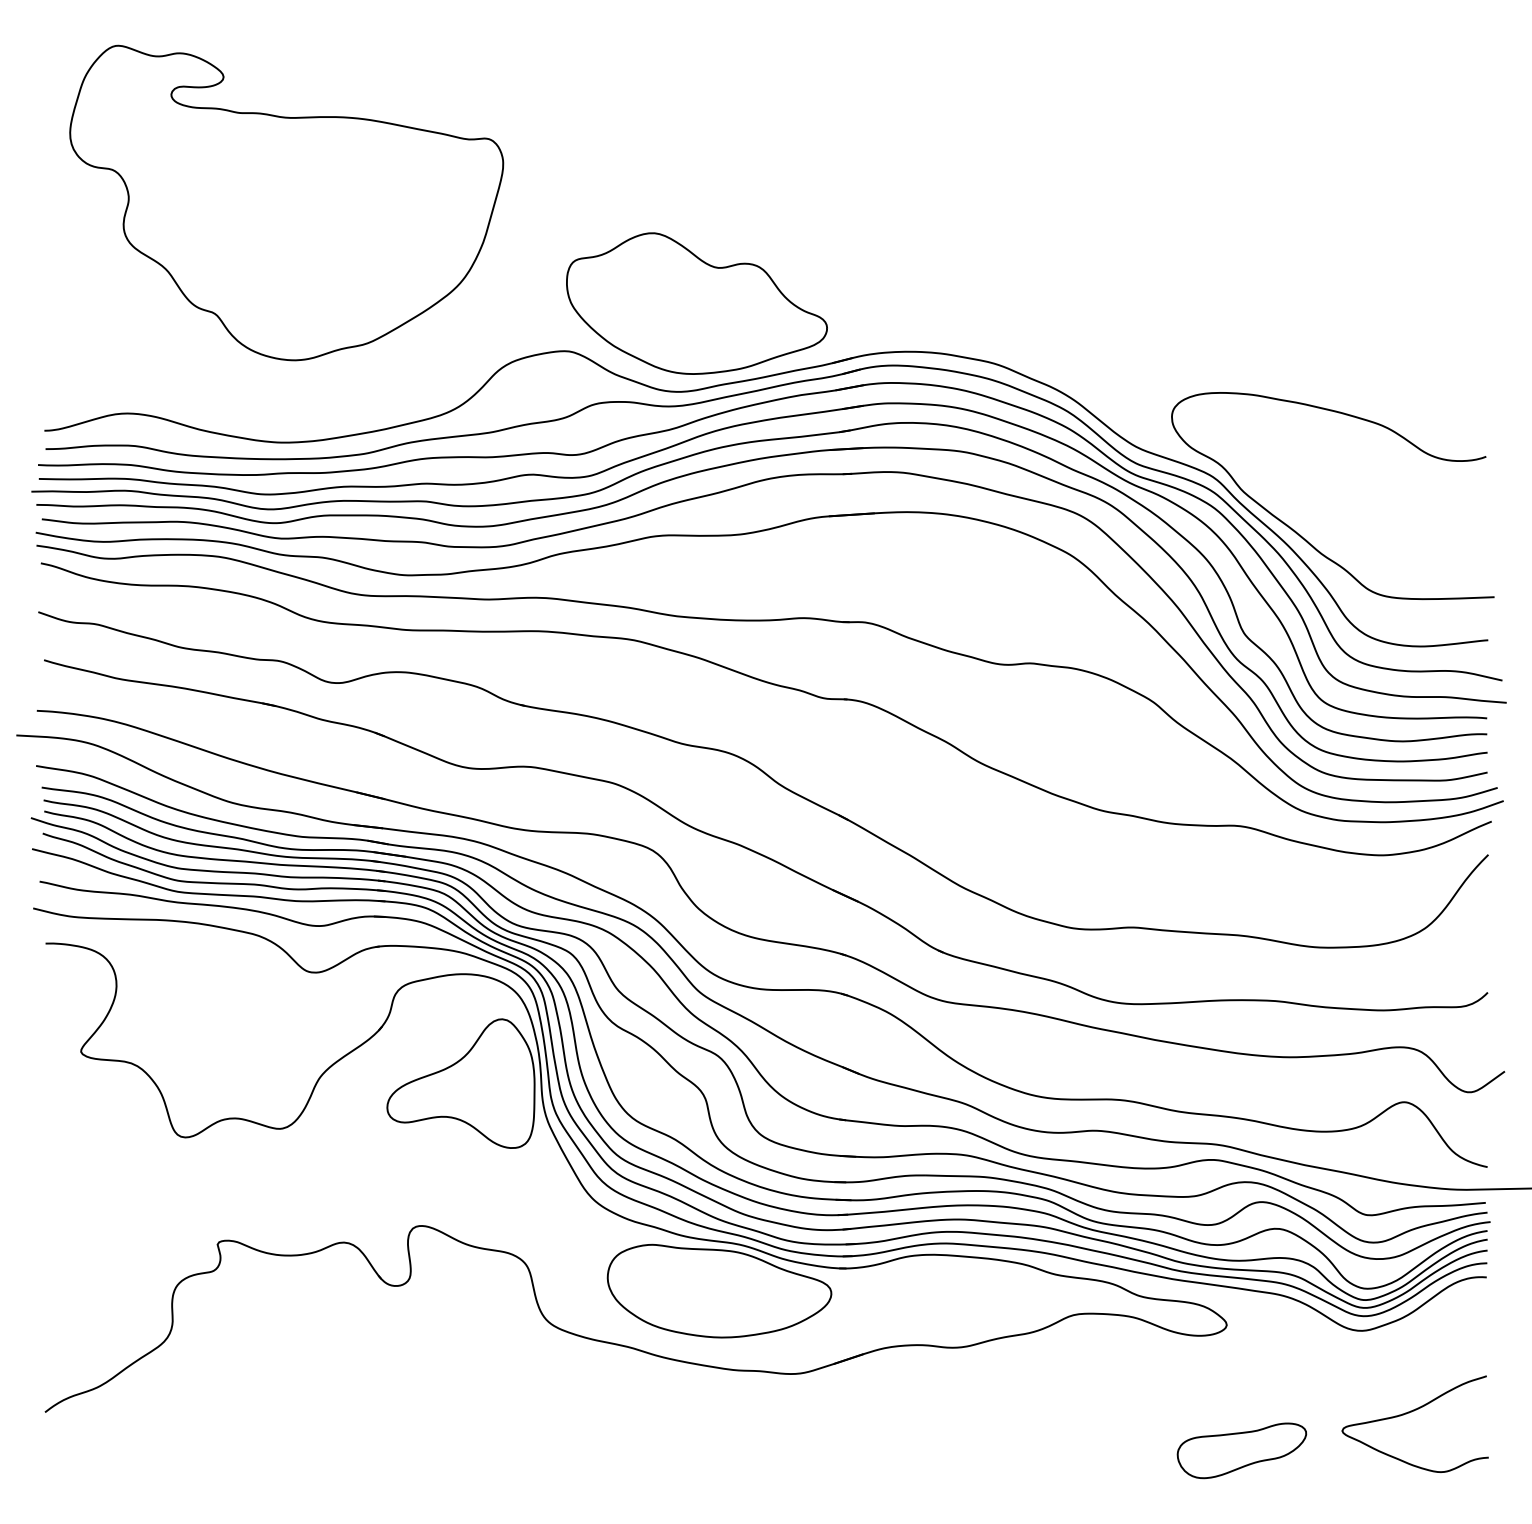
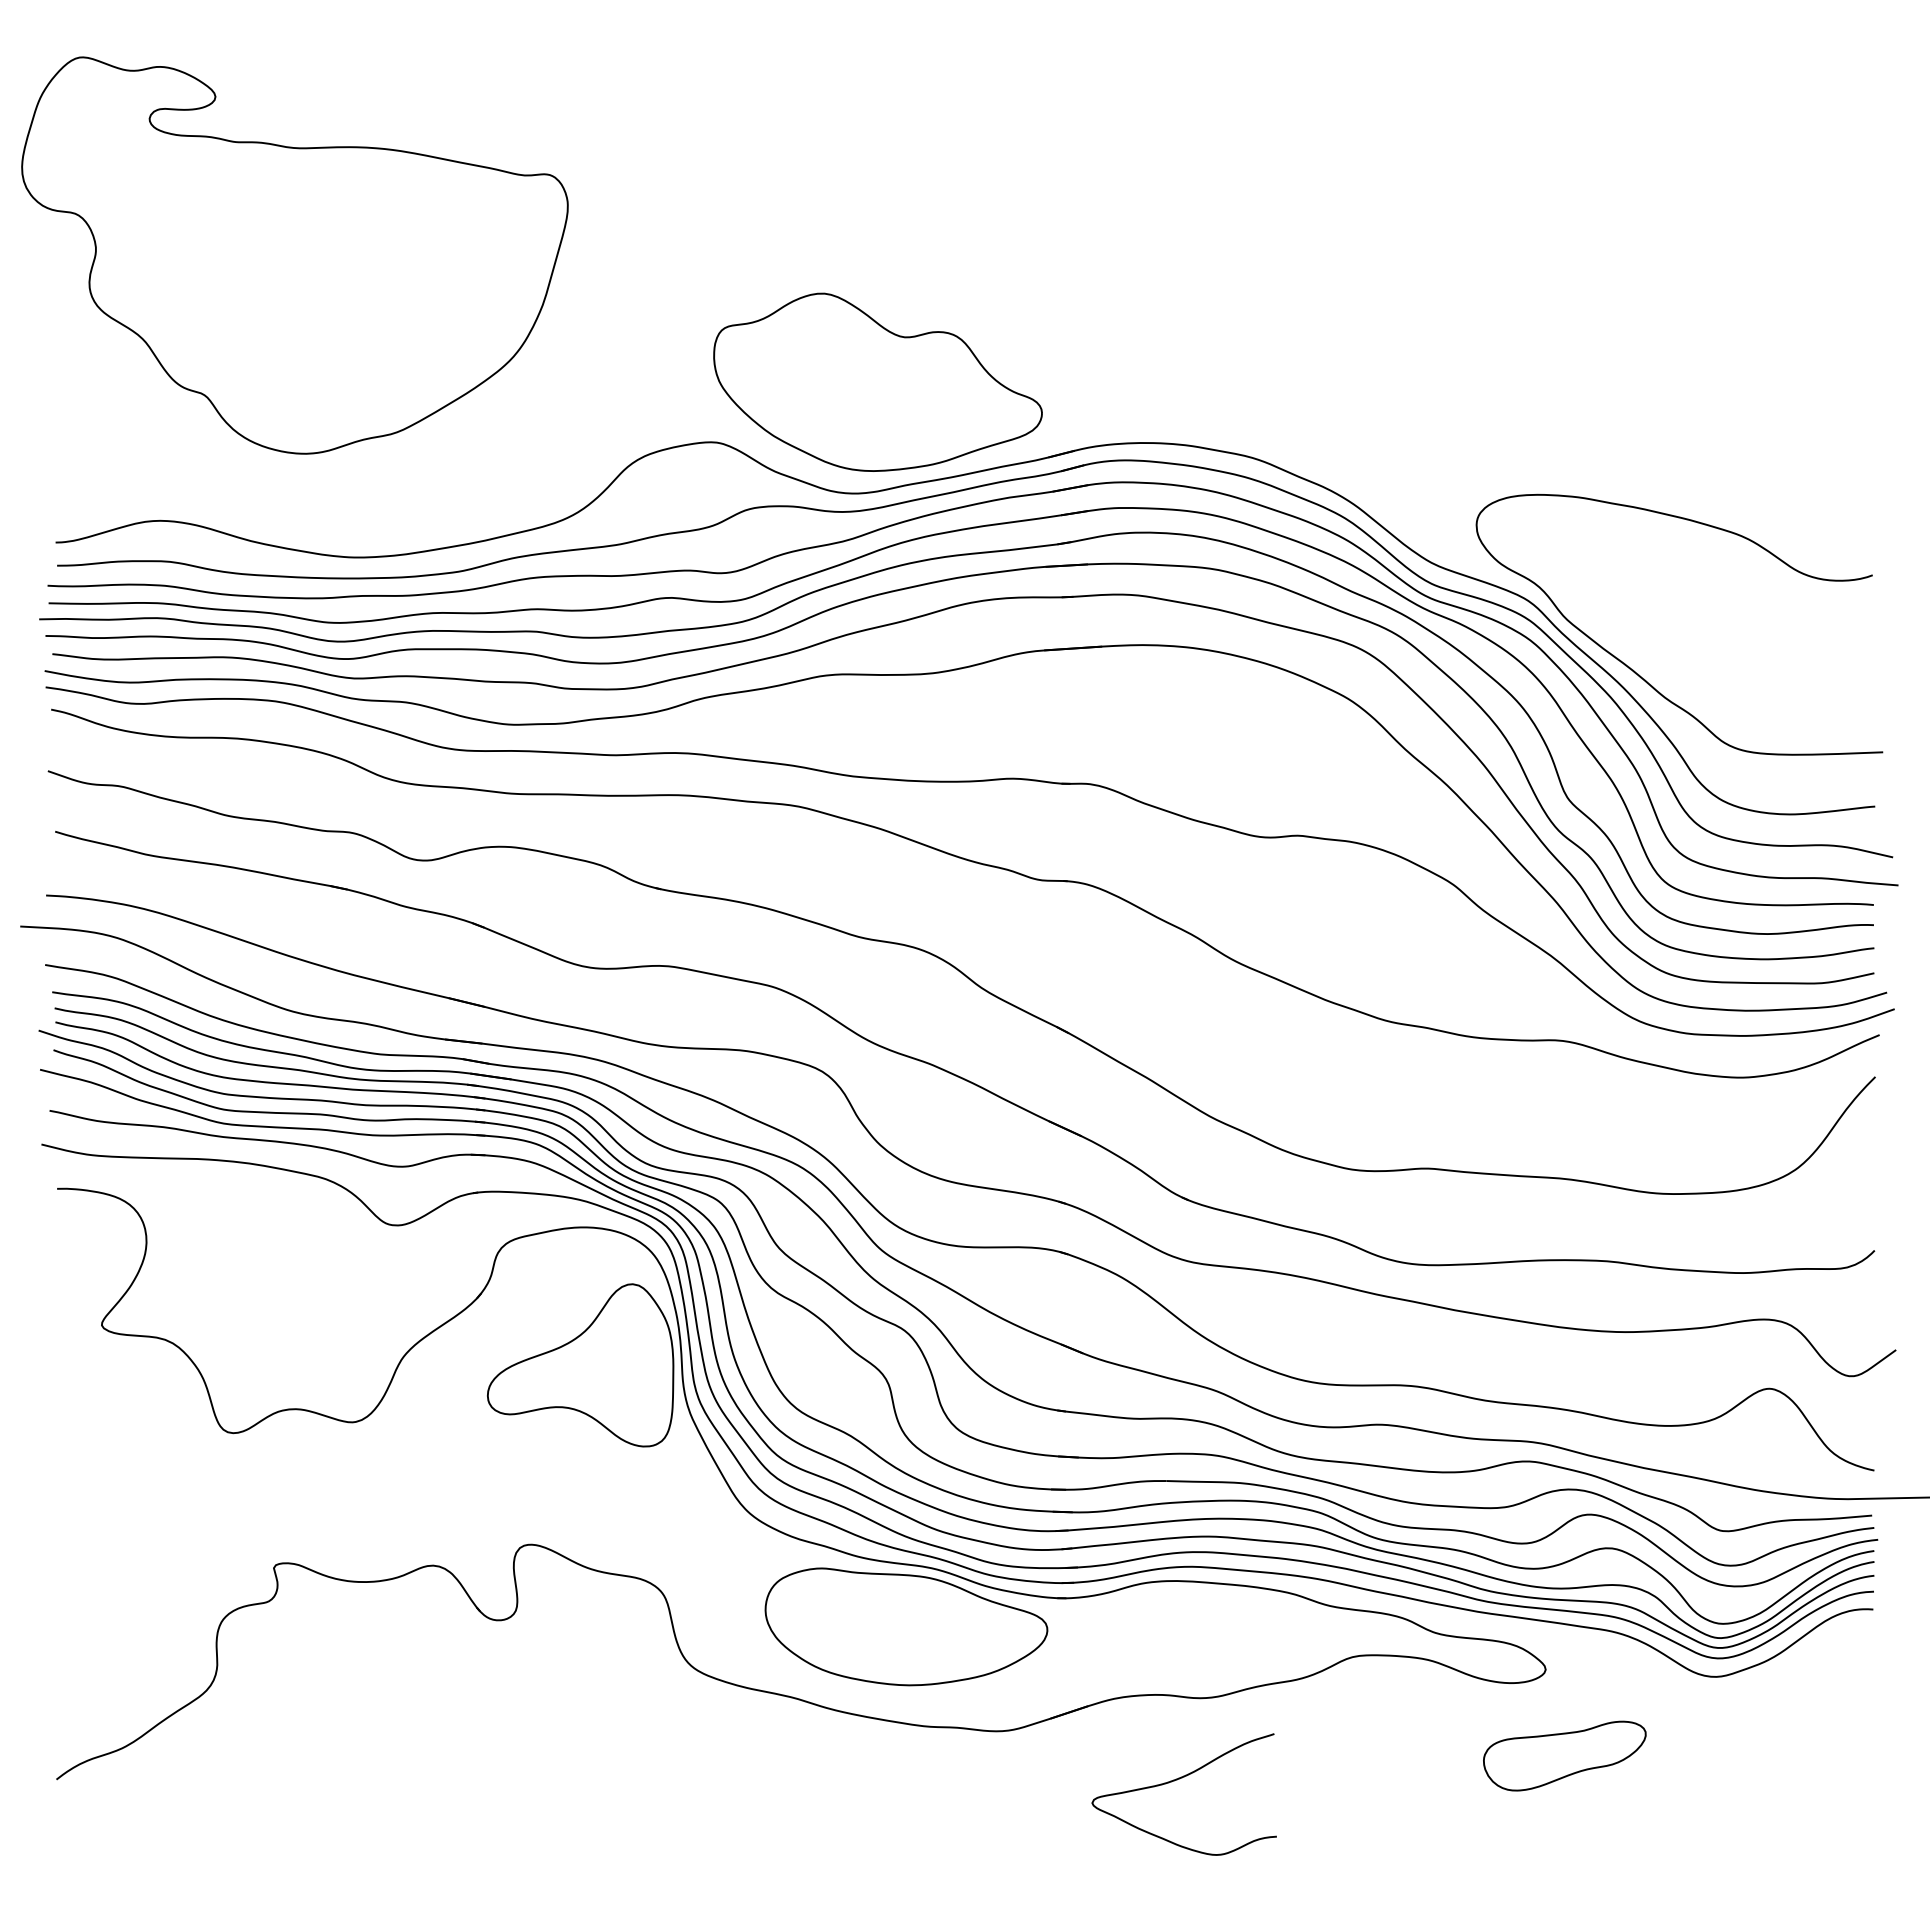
part: (286, 202) -> (294, 255), moved
curve: (1409, 1413) -> (1177, 1780), moved
part: (1241, 1450) -> (1564, 1755), moved

